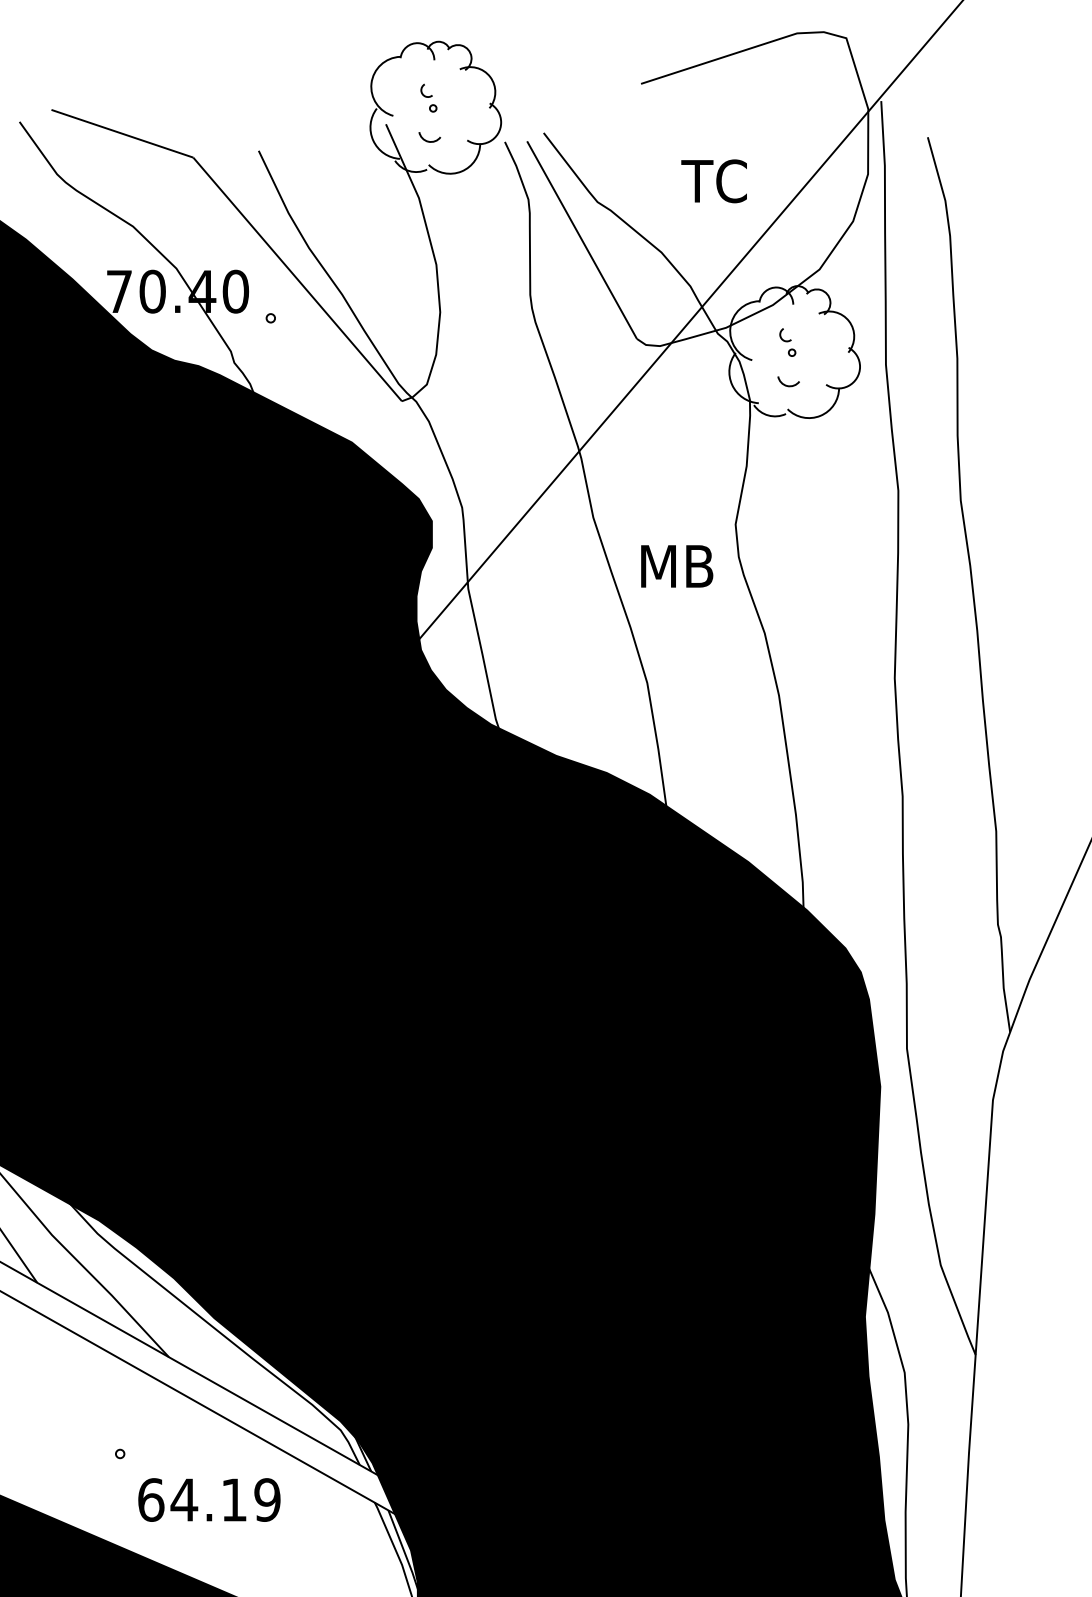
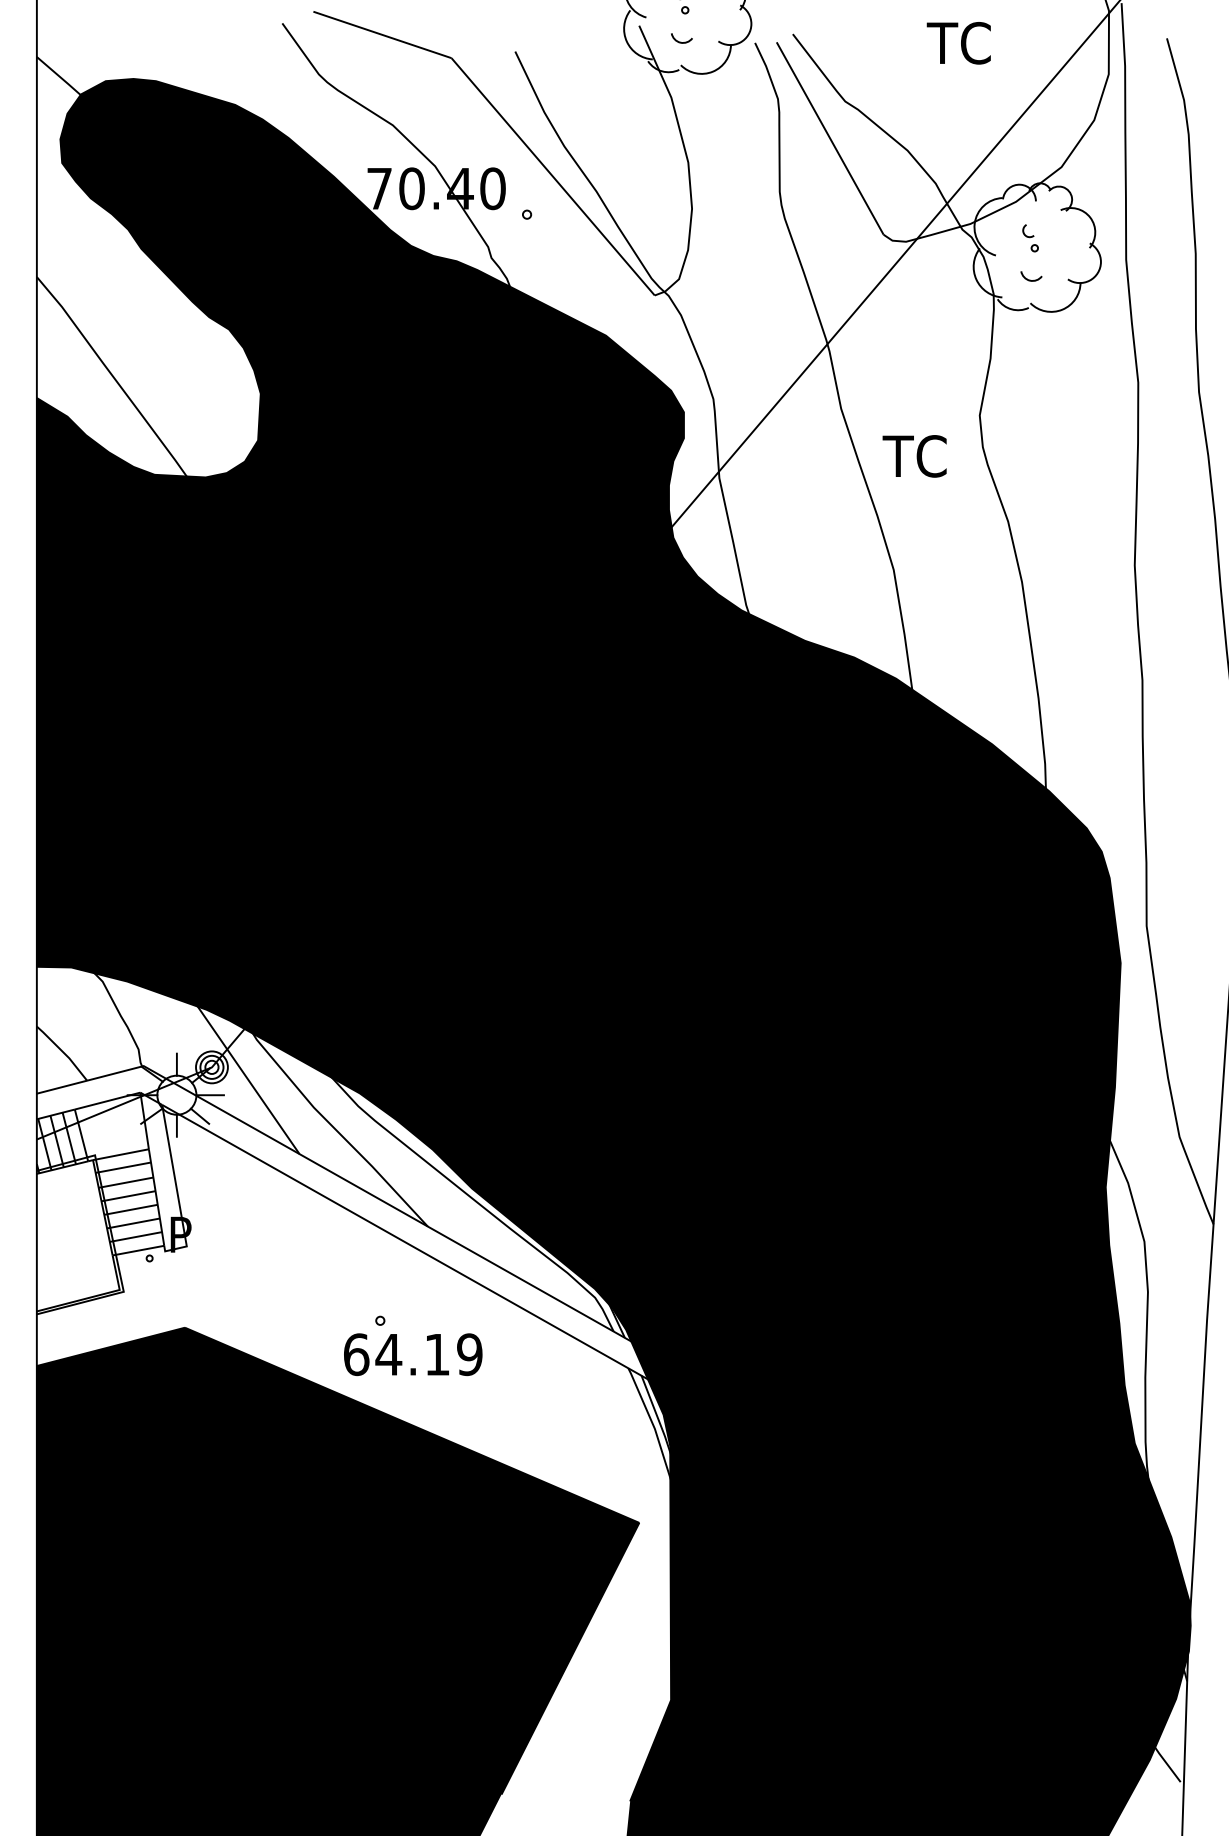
text: (713, 181) -> (958, 43), moved
text: (673, 566) -> (919, 456), MB -> TC
text: (209, 1499) -> (413, 1354), moved

